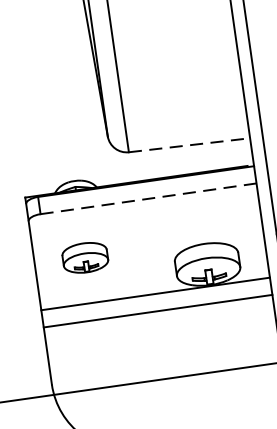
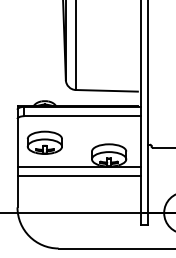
line: (187, 144) -> (107, 90), dashed -> solid
line: (149, 199) -> (83, 116), dashed -> solid
part: (84, 257) -> (44, 142), size x1.43

